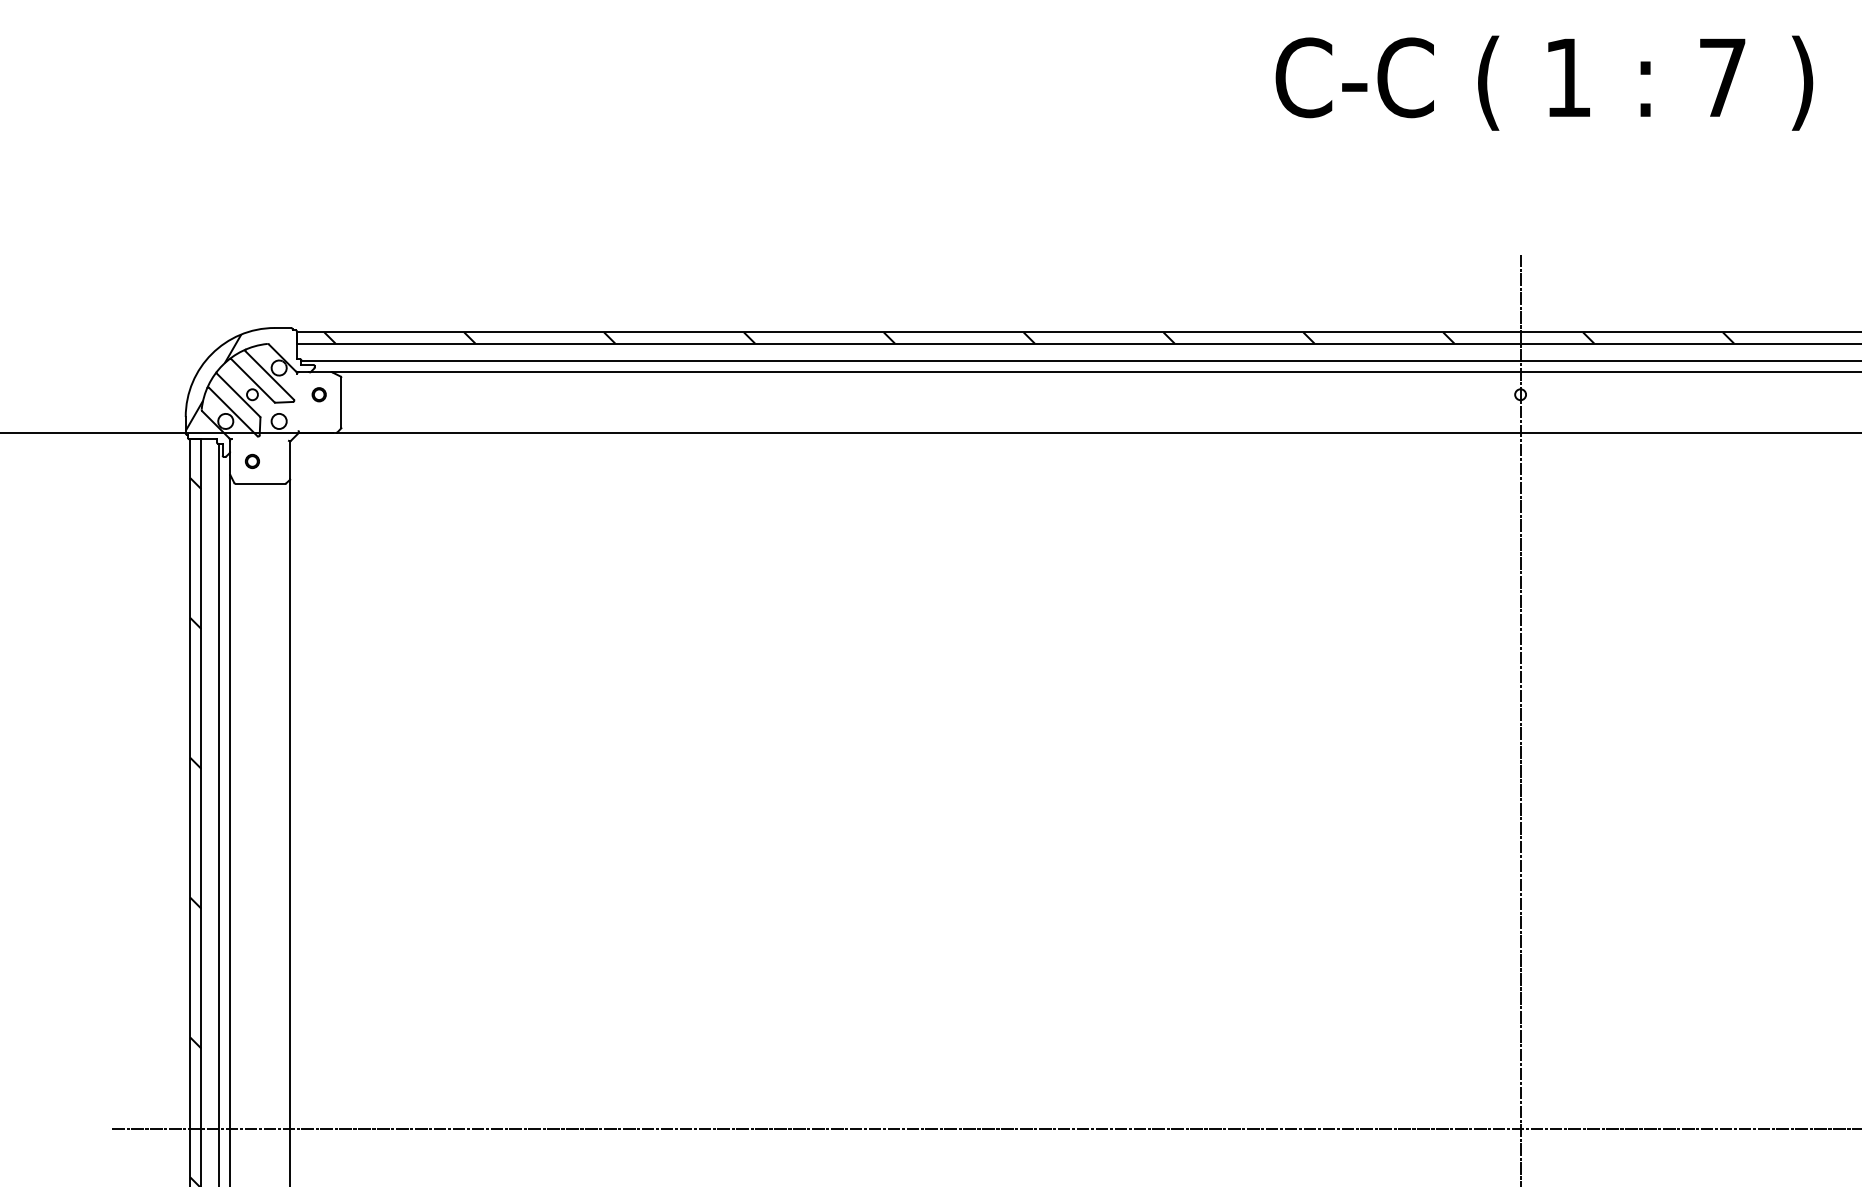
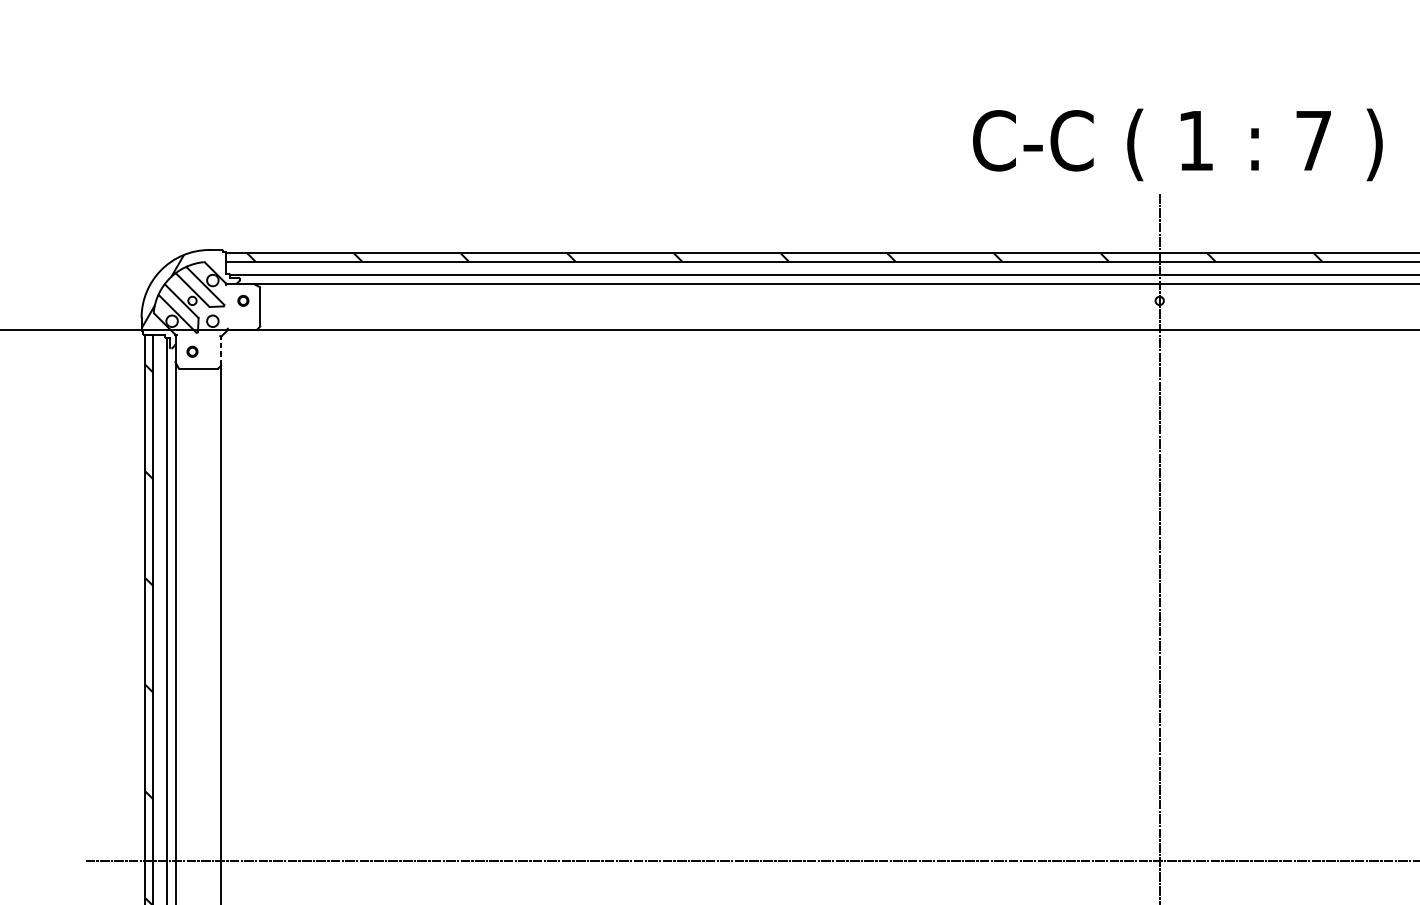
text: (1544, 82) -> (1177, 144), moved
line: (290, 460) -> (221, 351), solid -> dashed

